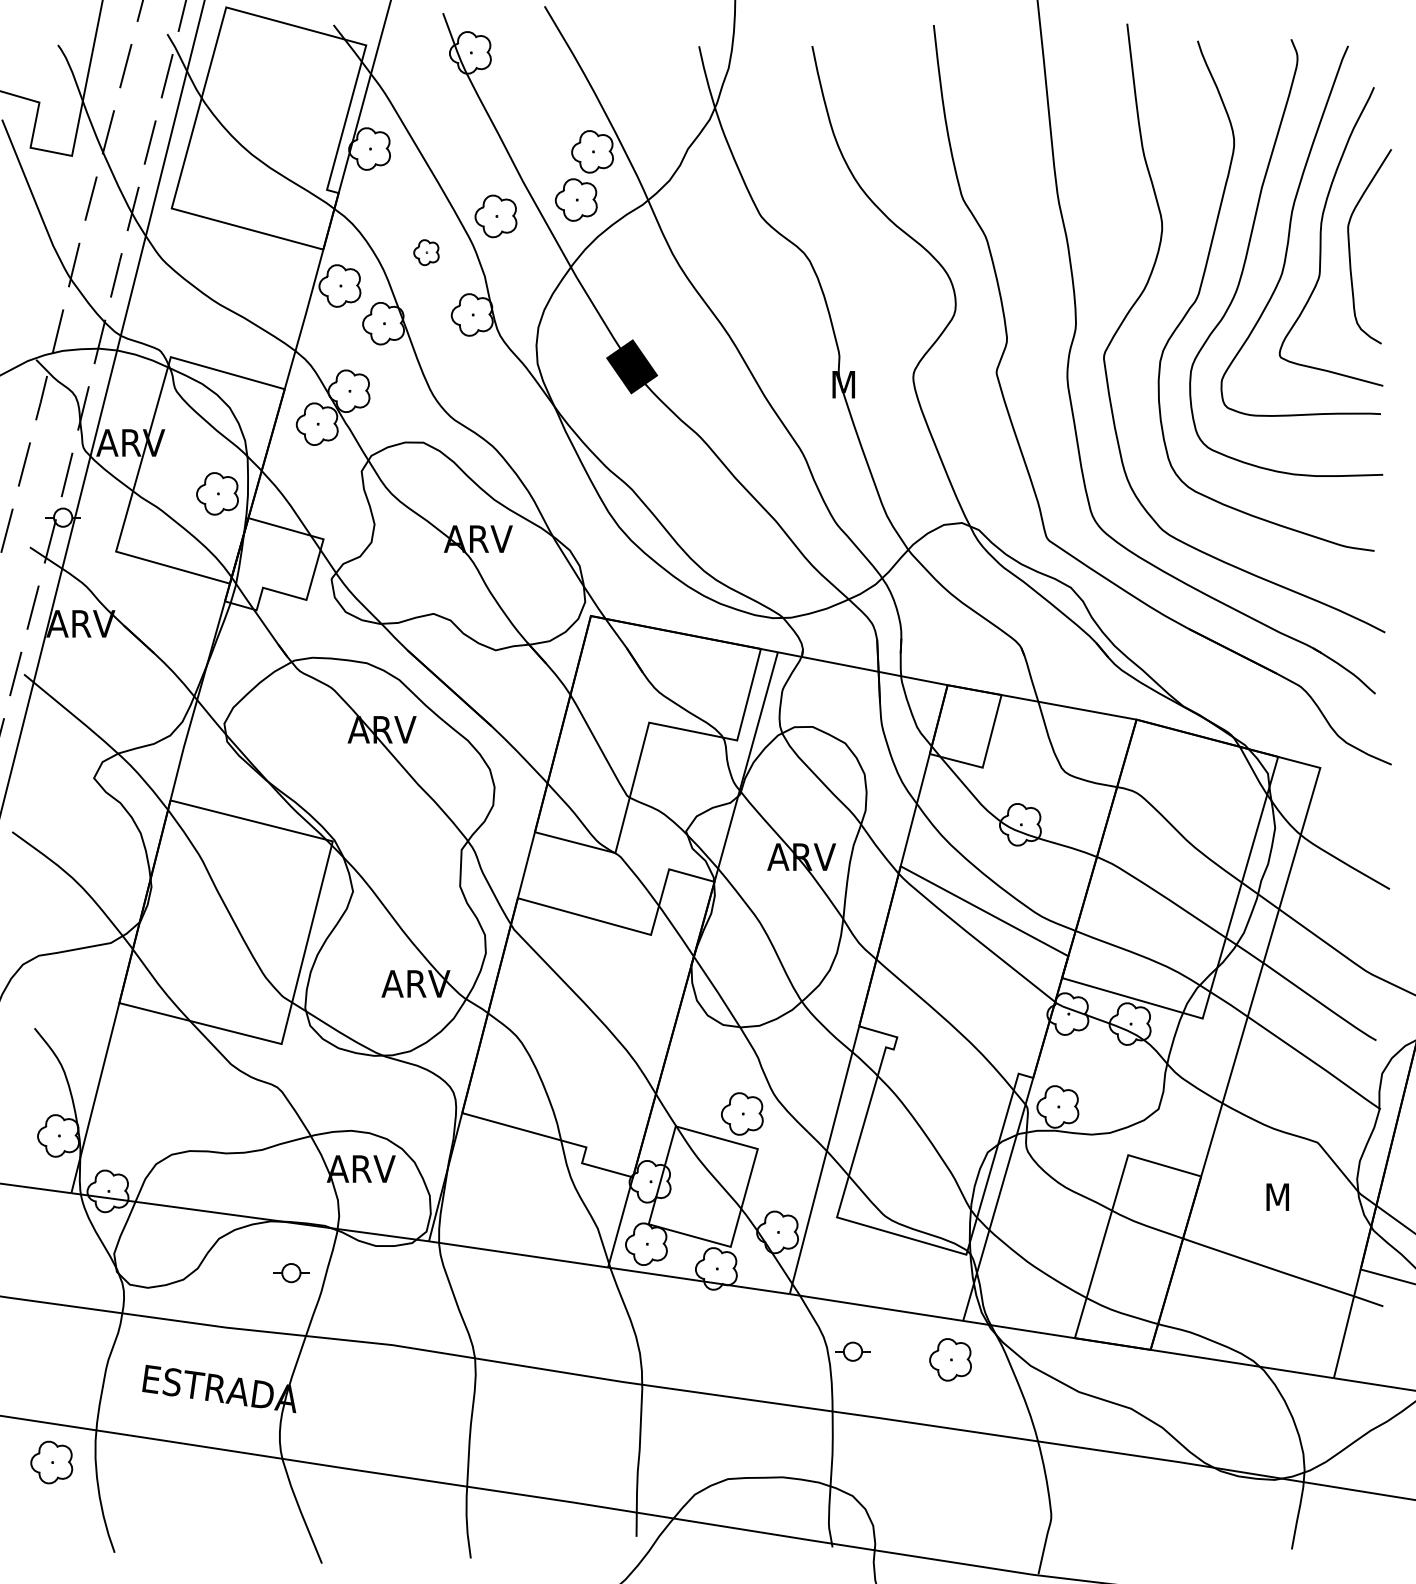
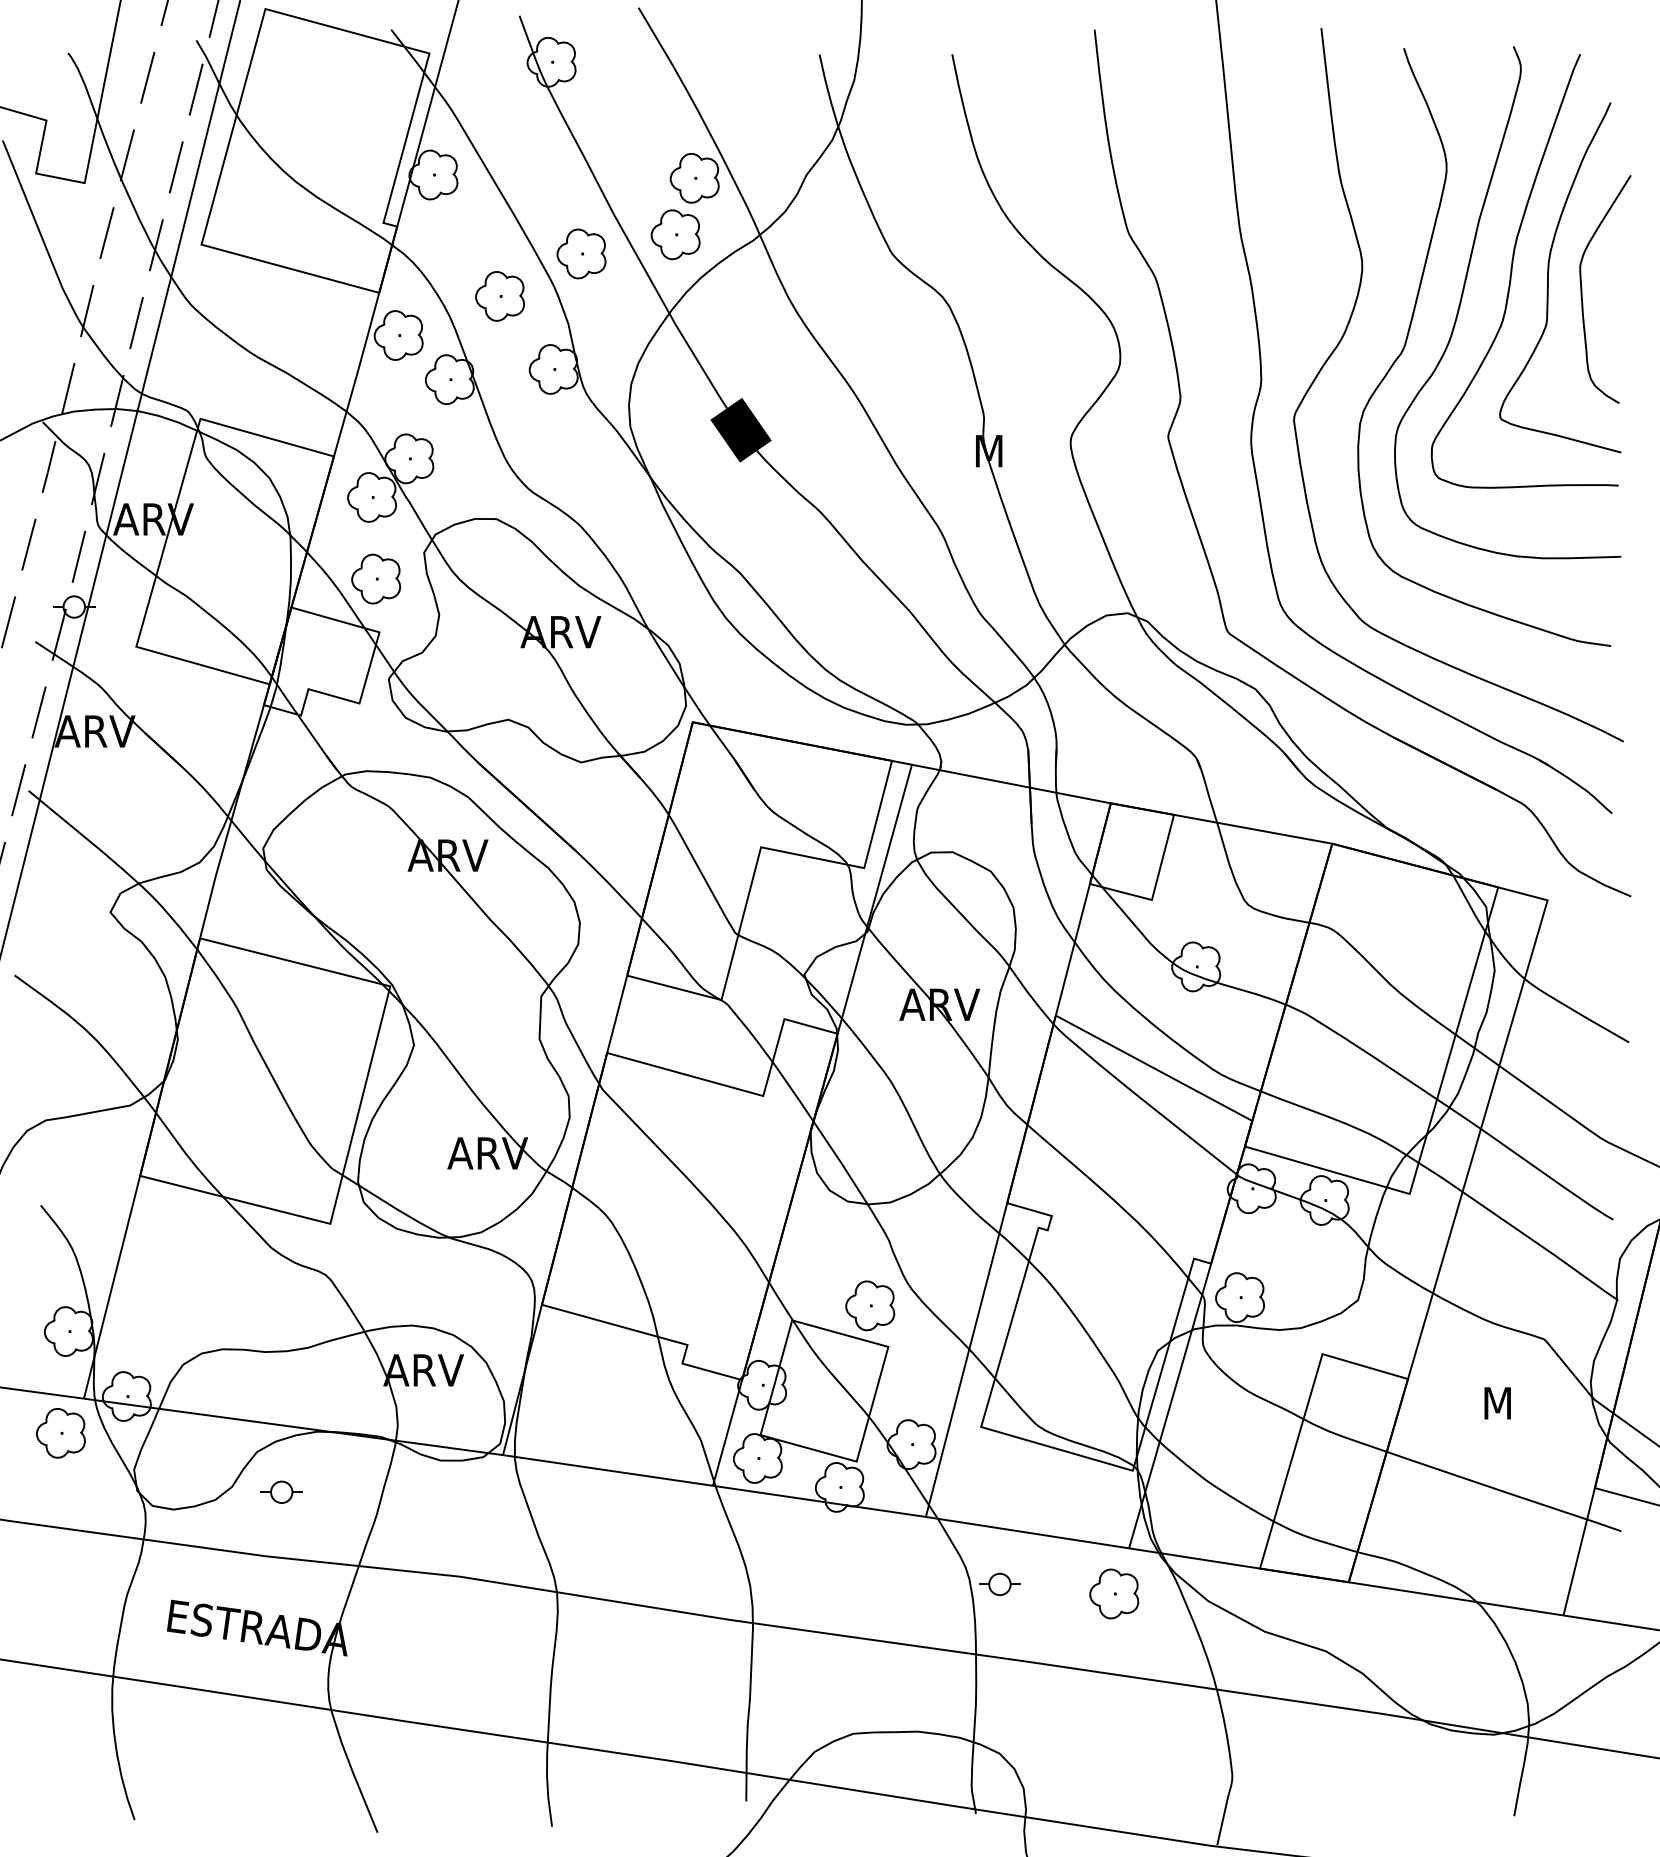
part: (425, 252) -> (499, 296), size x1.67
part: (217, 493) -> (376, 578), moved
part: (291, 1272) -> (281, 1491), moved
part: (51, 1462) -> (60, 1433), moved

